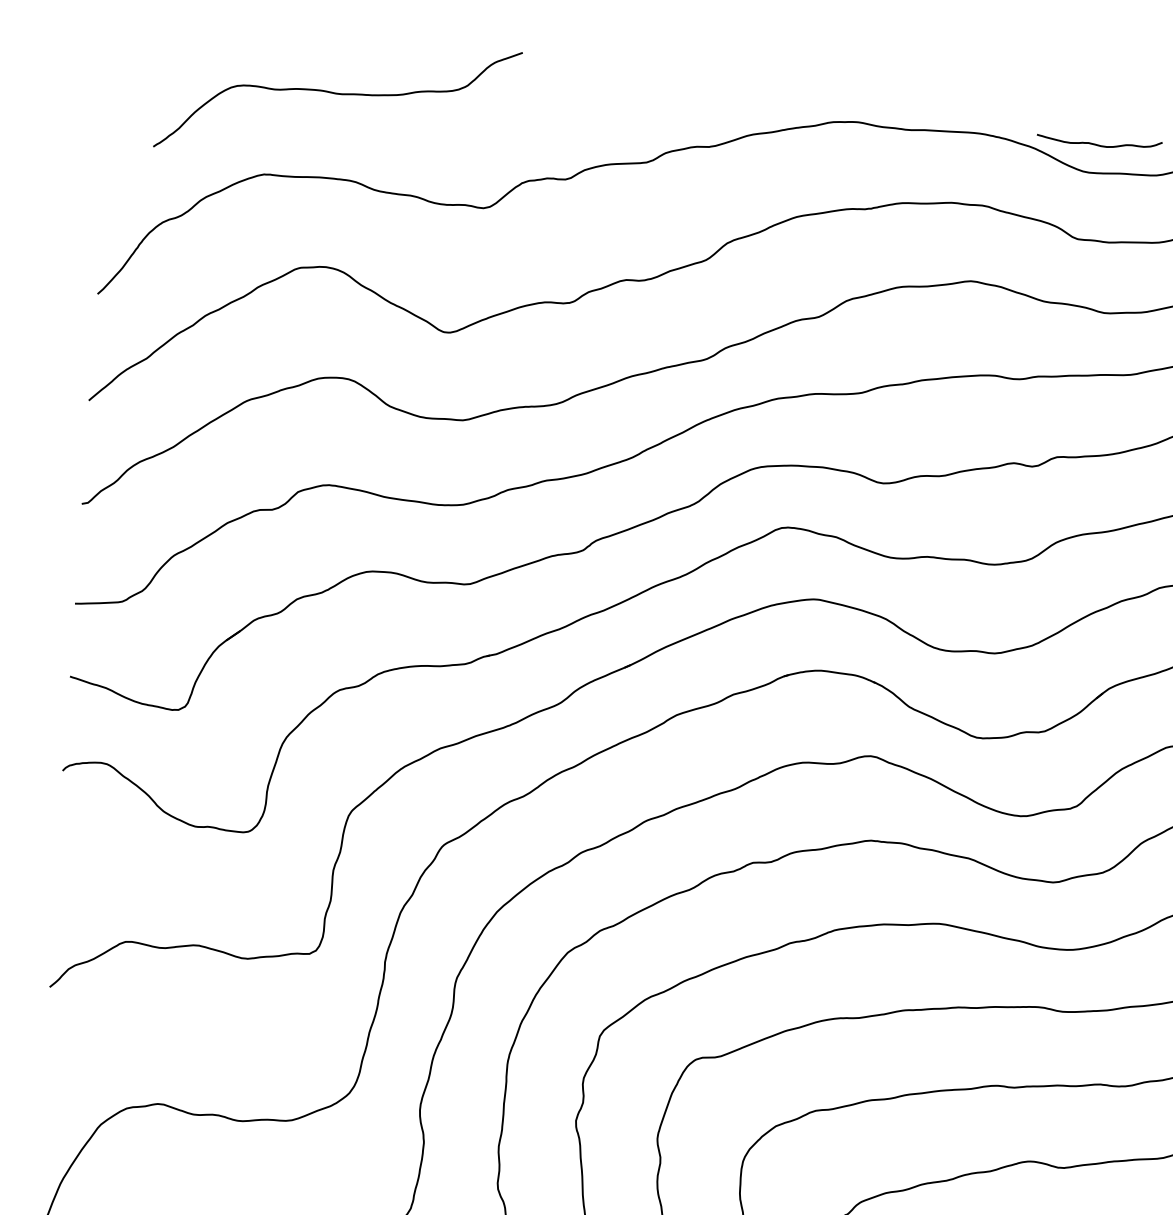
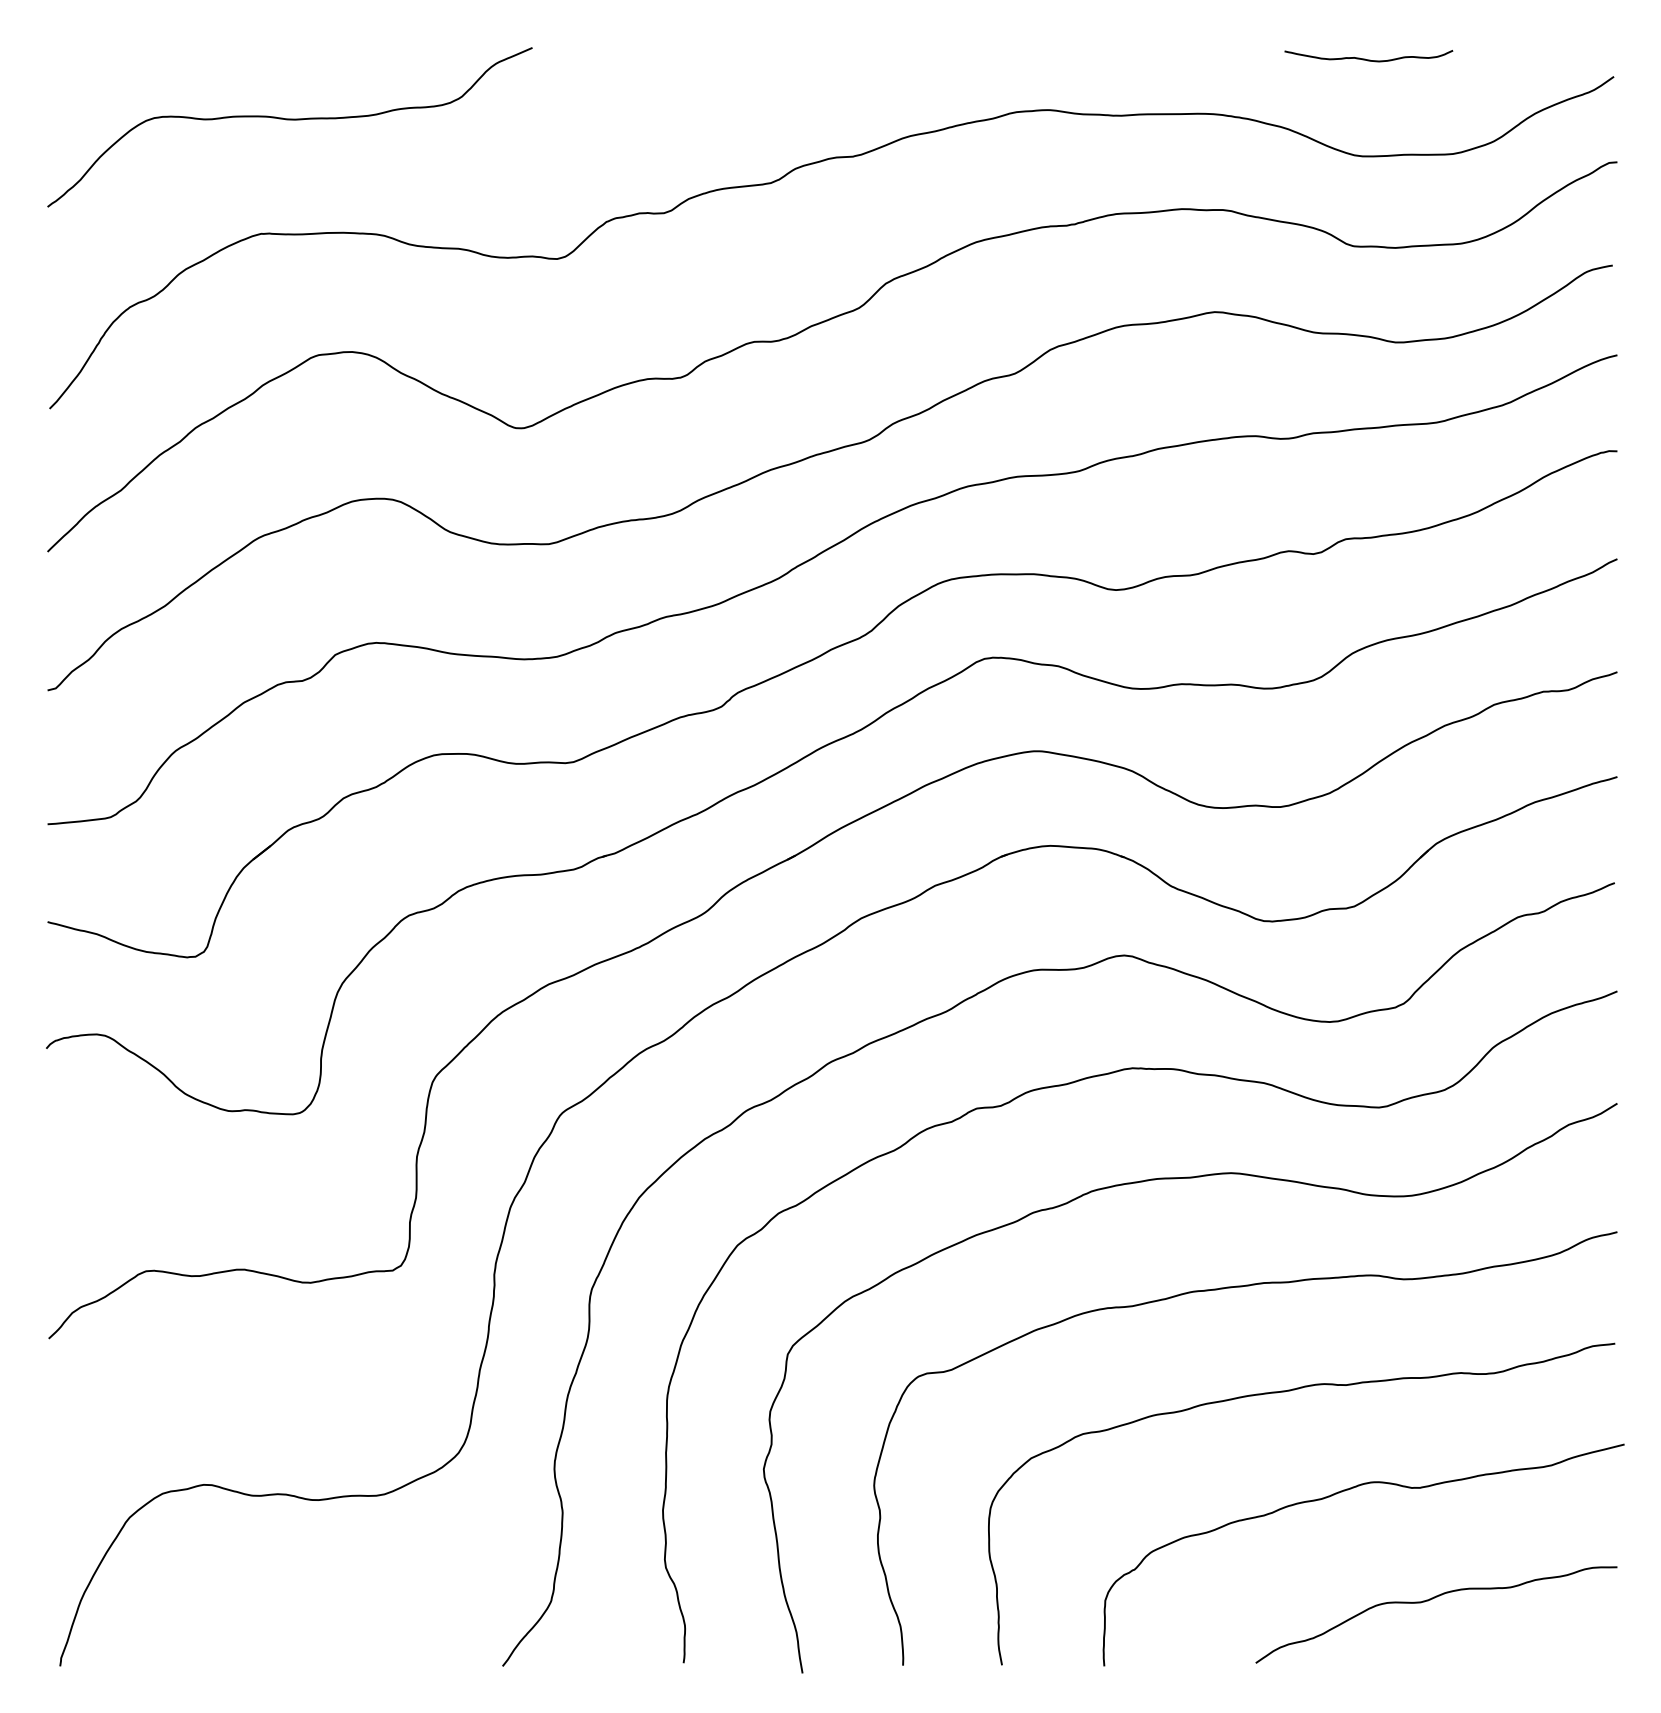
curve: (338, 94) -> (289, 120), moved
curve: (1099, 144) -> (1368, 59), moved

